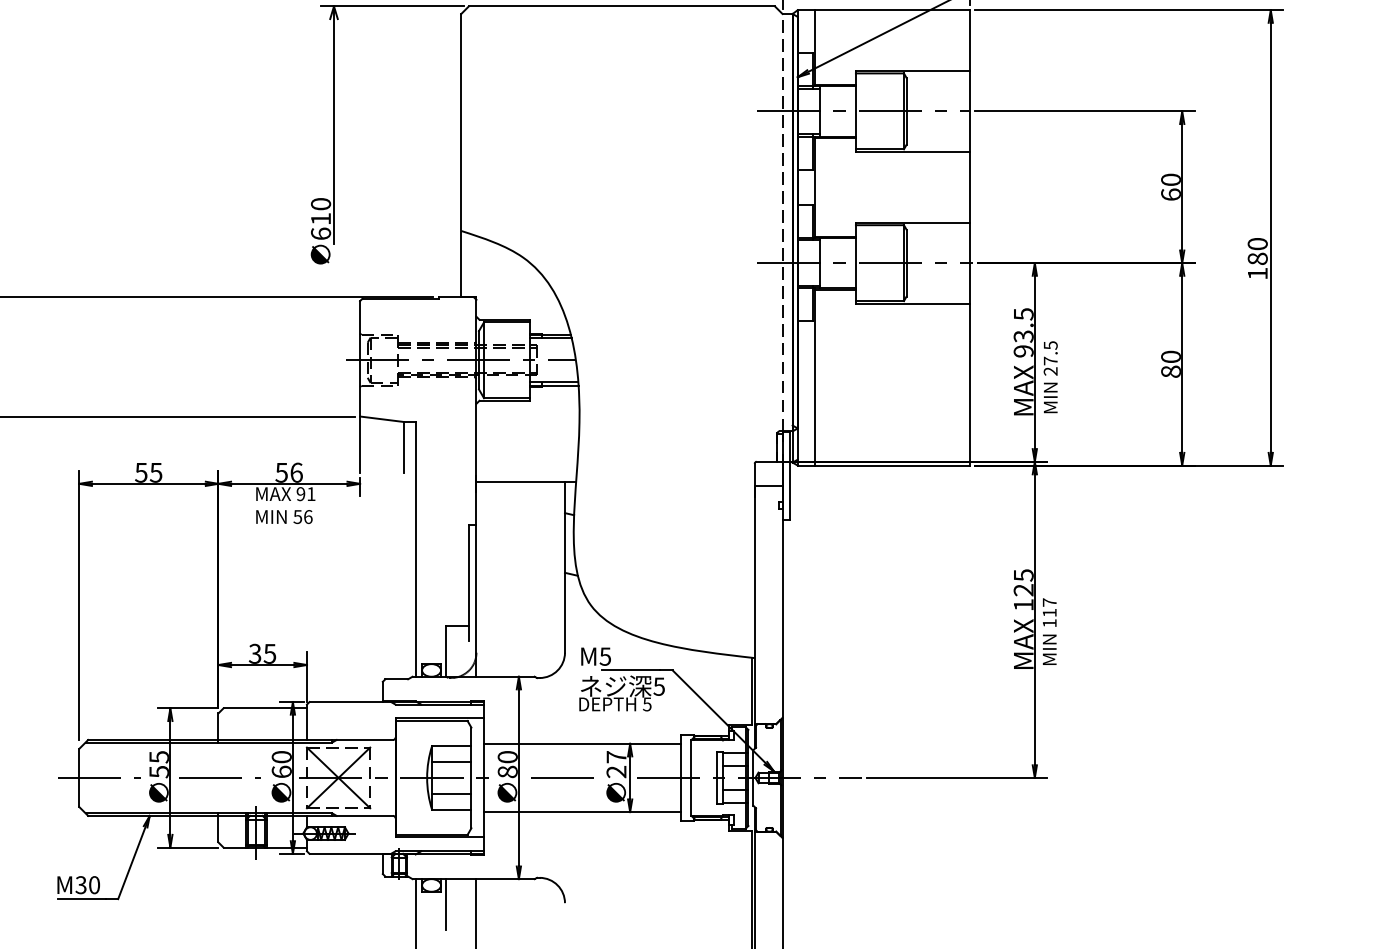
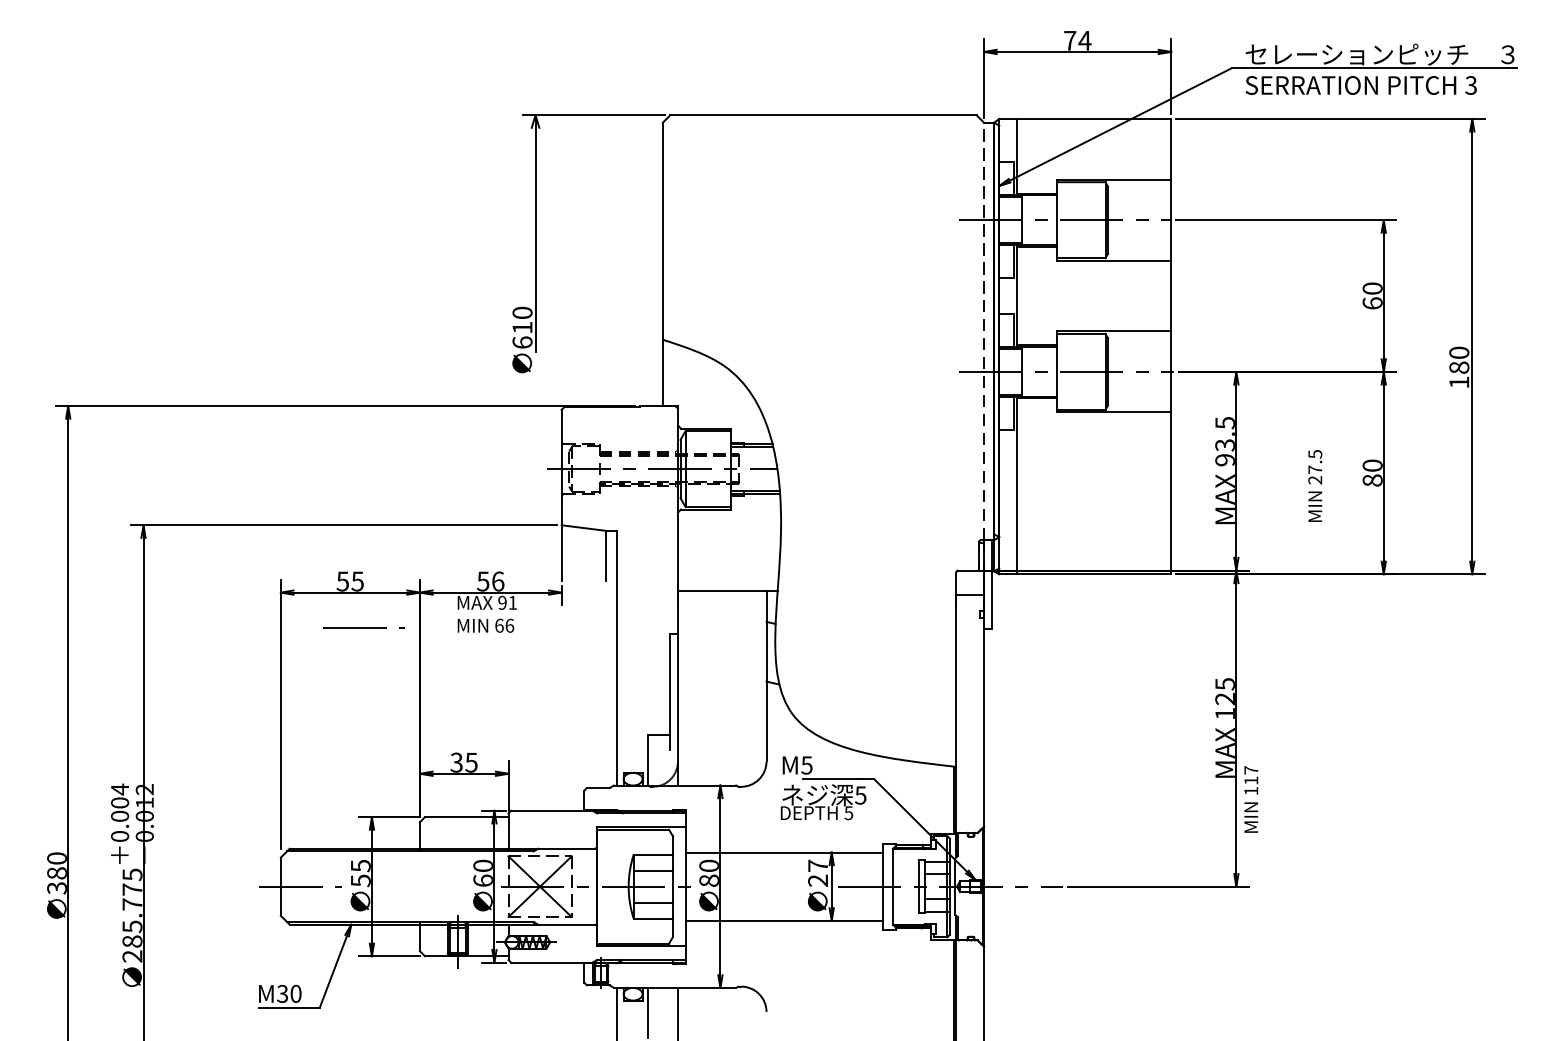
text: (1050, 376) -> (1315, 485), moved
text: (297, 516) -> (499, 625), 56 -> 66
text: (1049, 631) -> (1251, 799), moved
line: (218, 777) -> (363, 627), moved
line: (565, 777) -> (767, 886), removed

